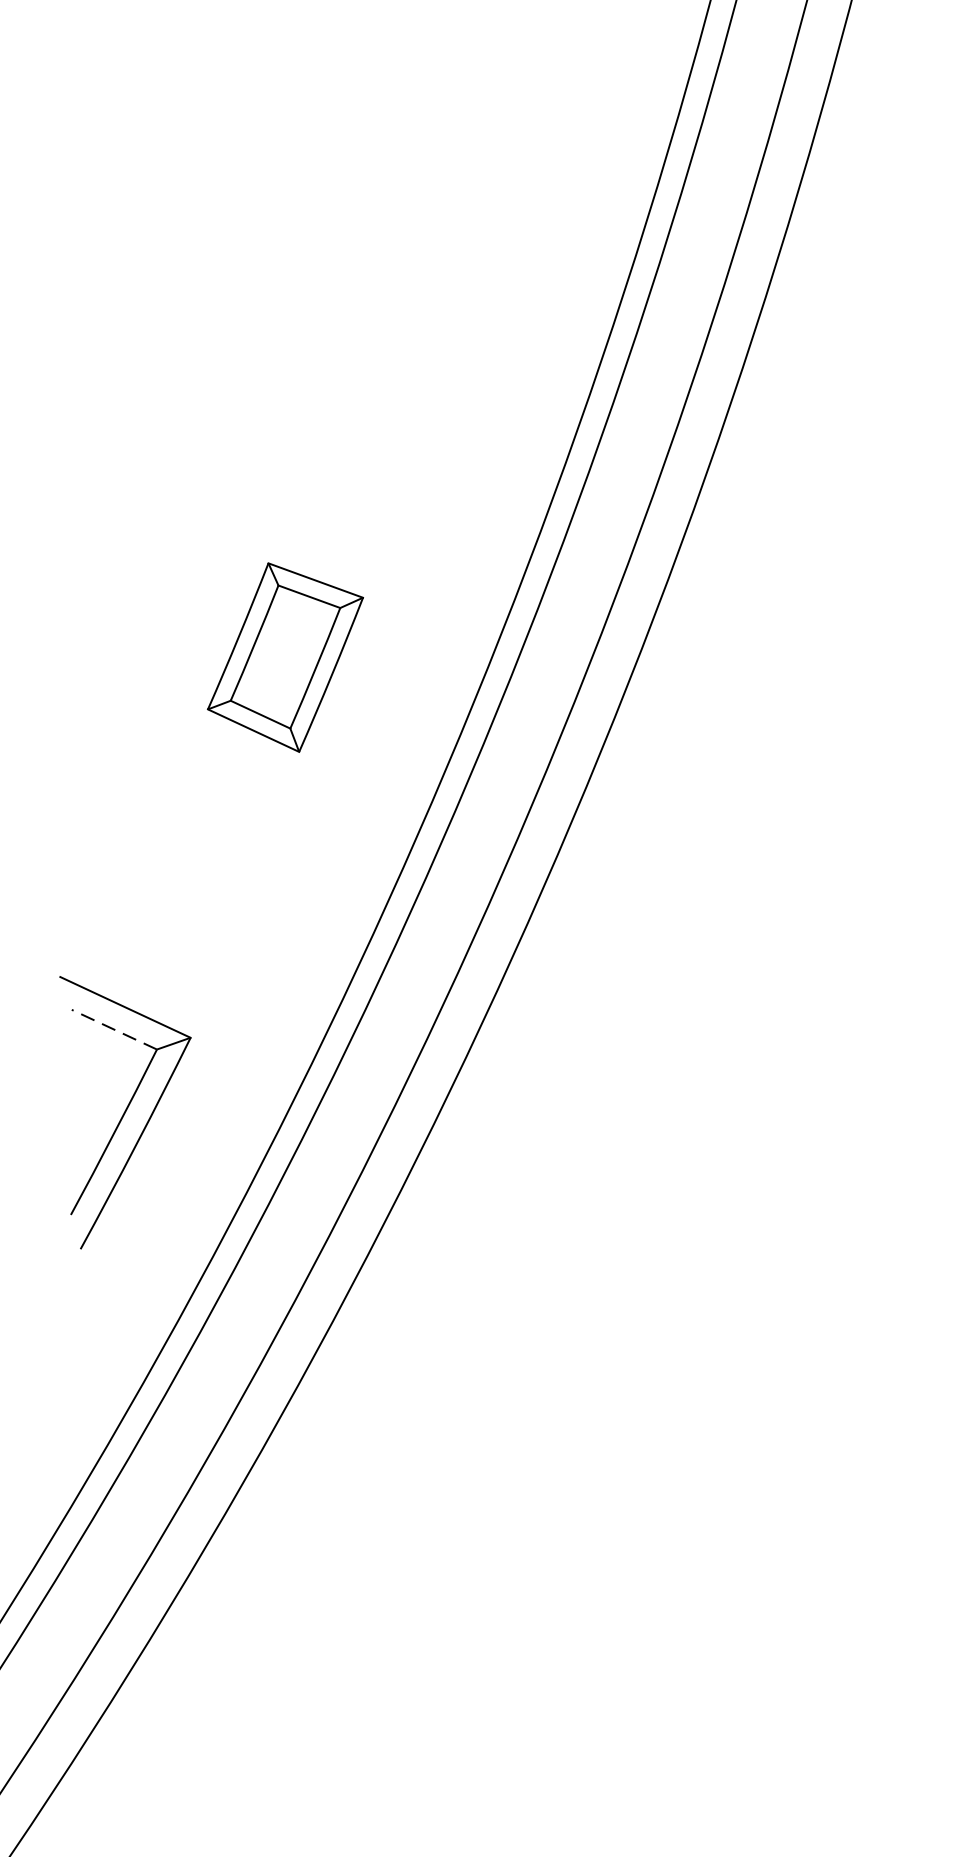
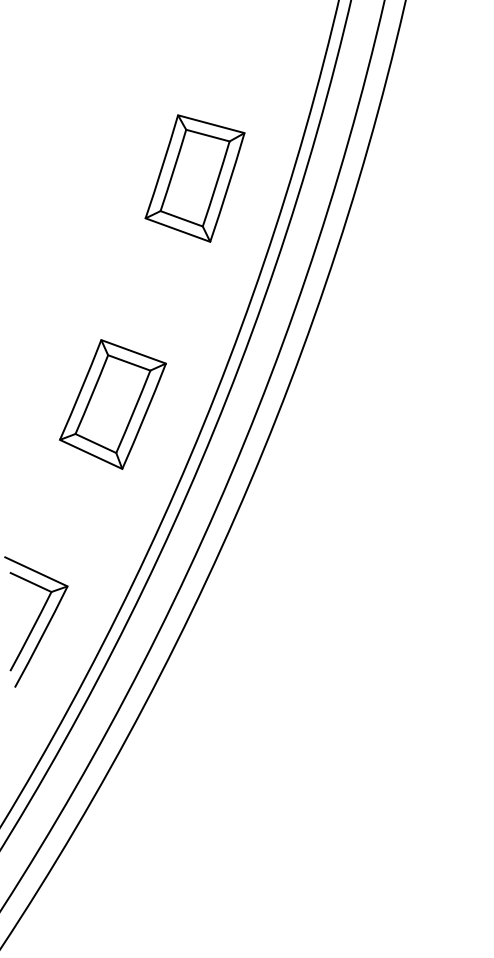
part: (455, 185) -> (194, 178), added
part: (284, 657) -> (112, 404), size x1.43
line: (113, 1029) -> (30, 582), dashed -> solid

